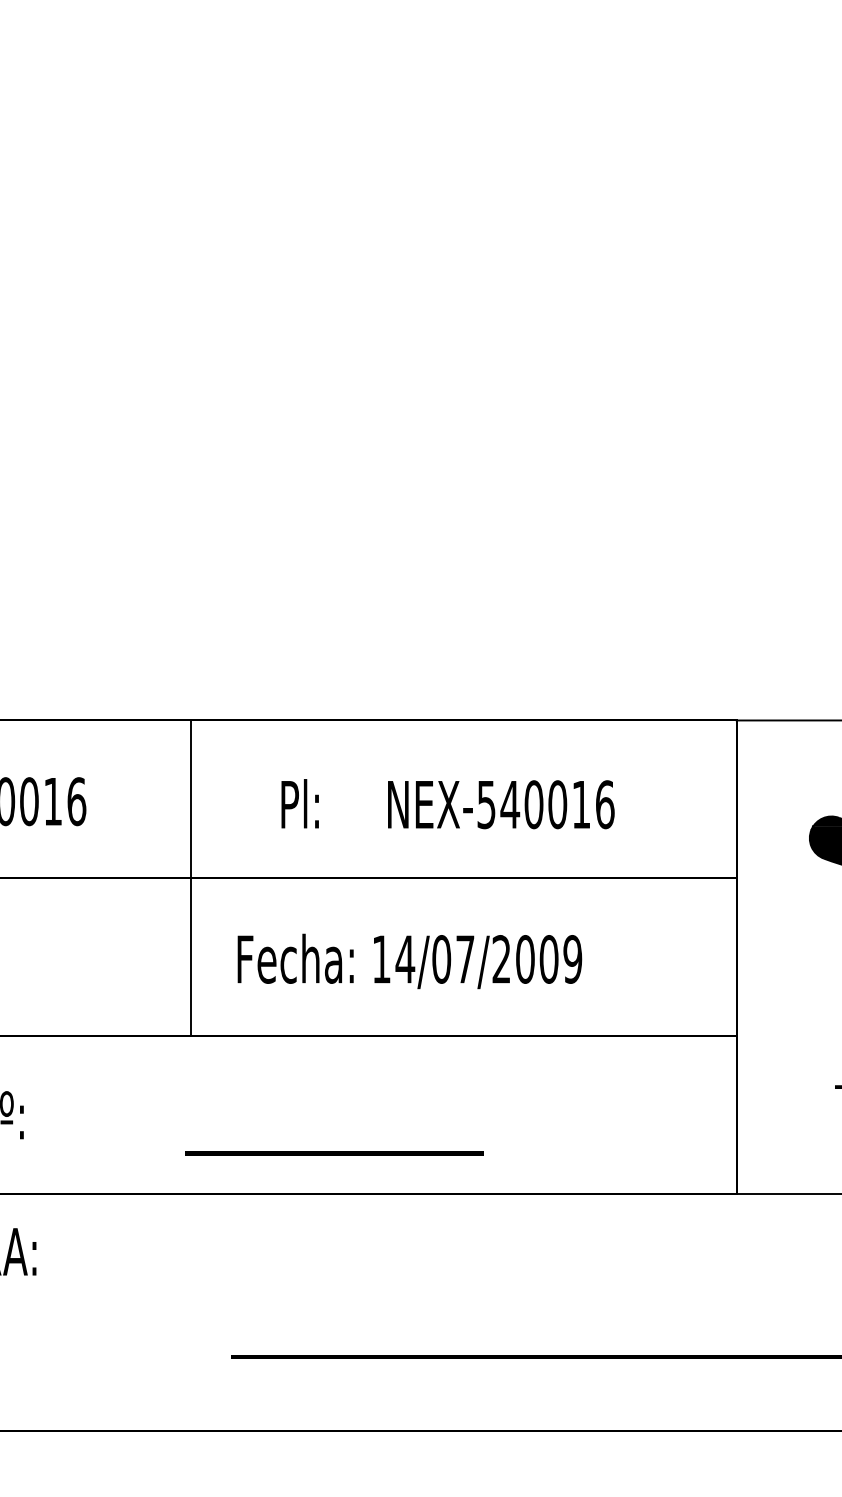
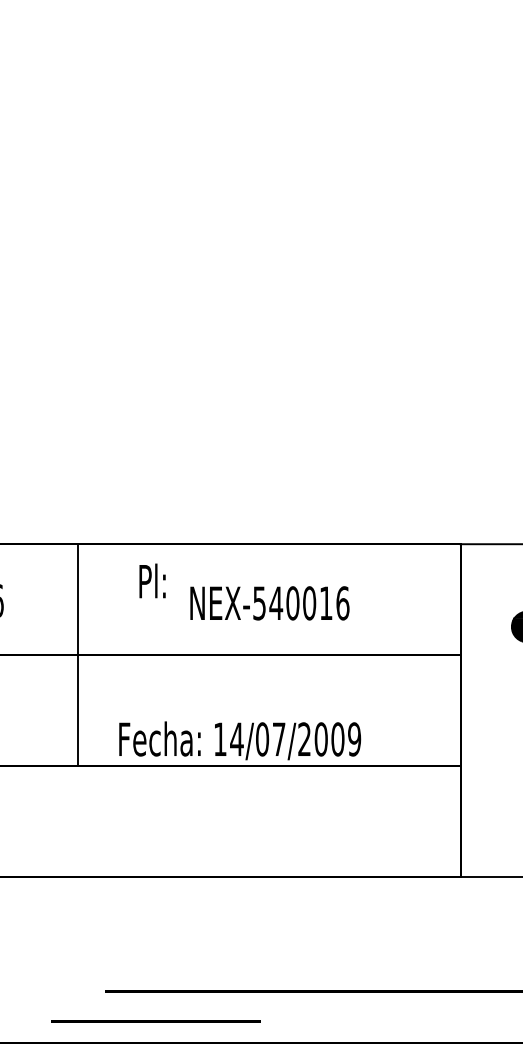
text: (299, 803) -> (152, 580), moved
text: (501, 804) -> (270, 603), moved
text: (409, 961) -> (239, 740), moved
text: (334, 1153) -> (156, 1021), moved

